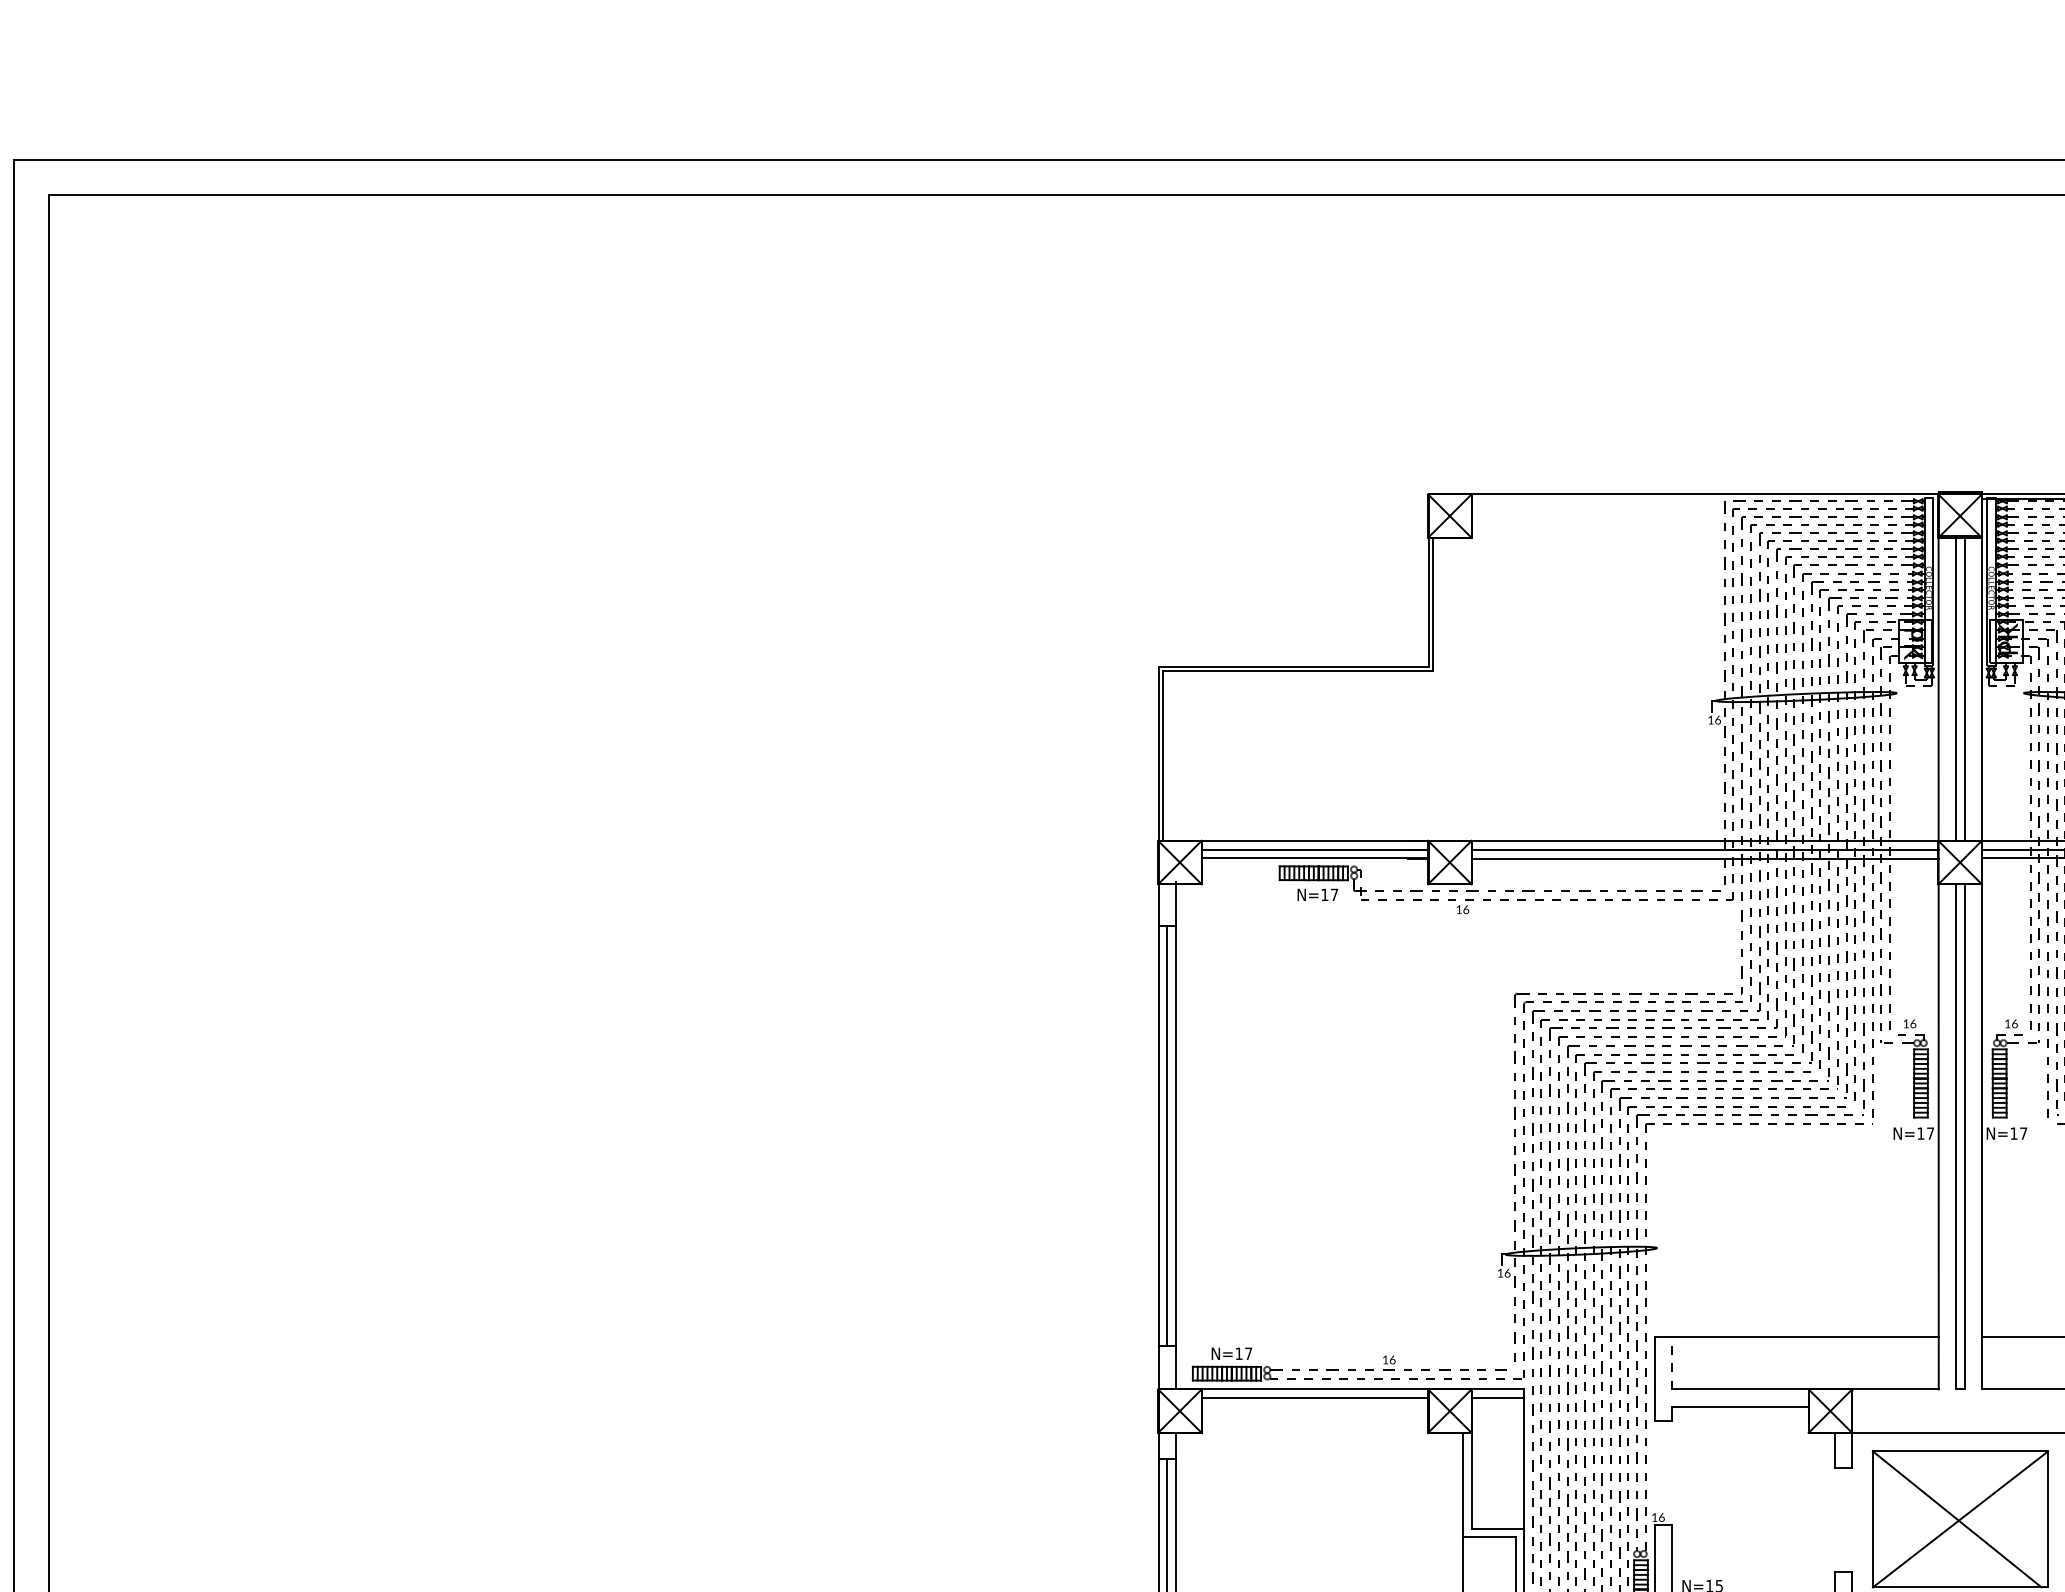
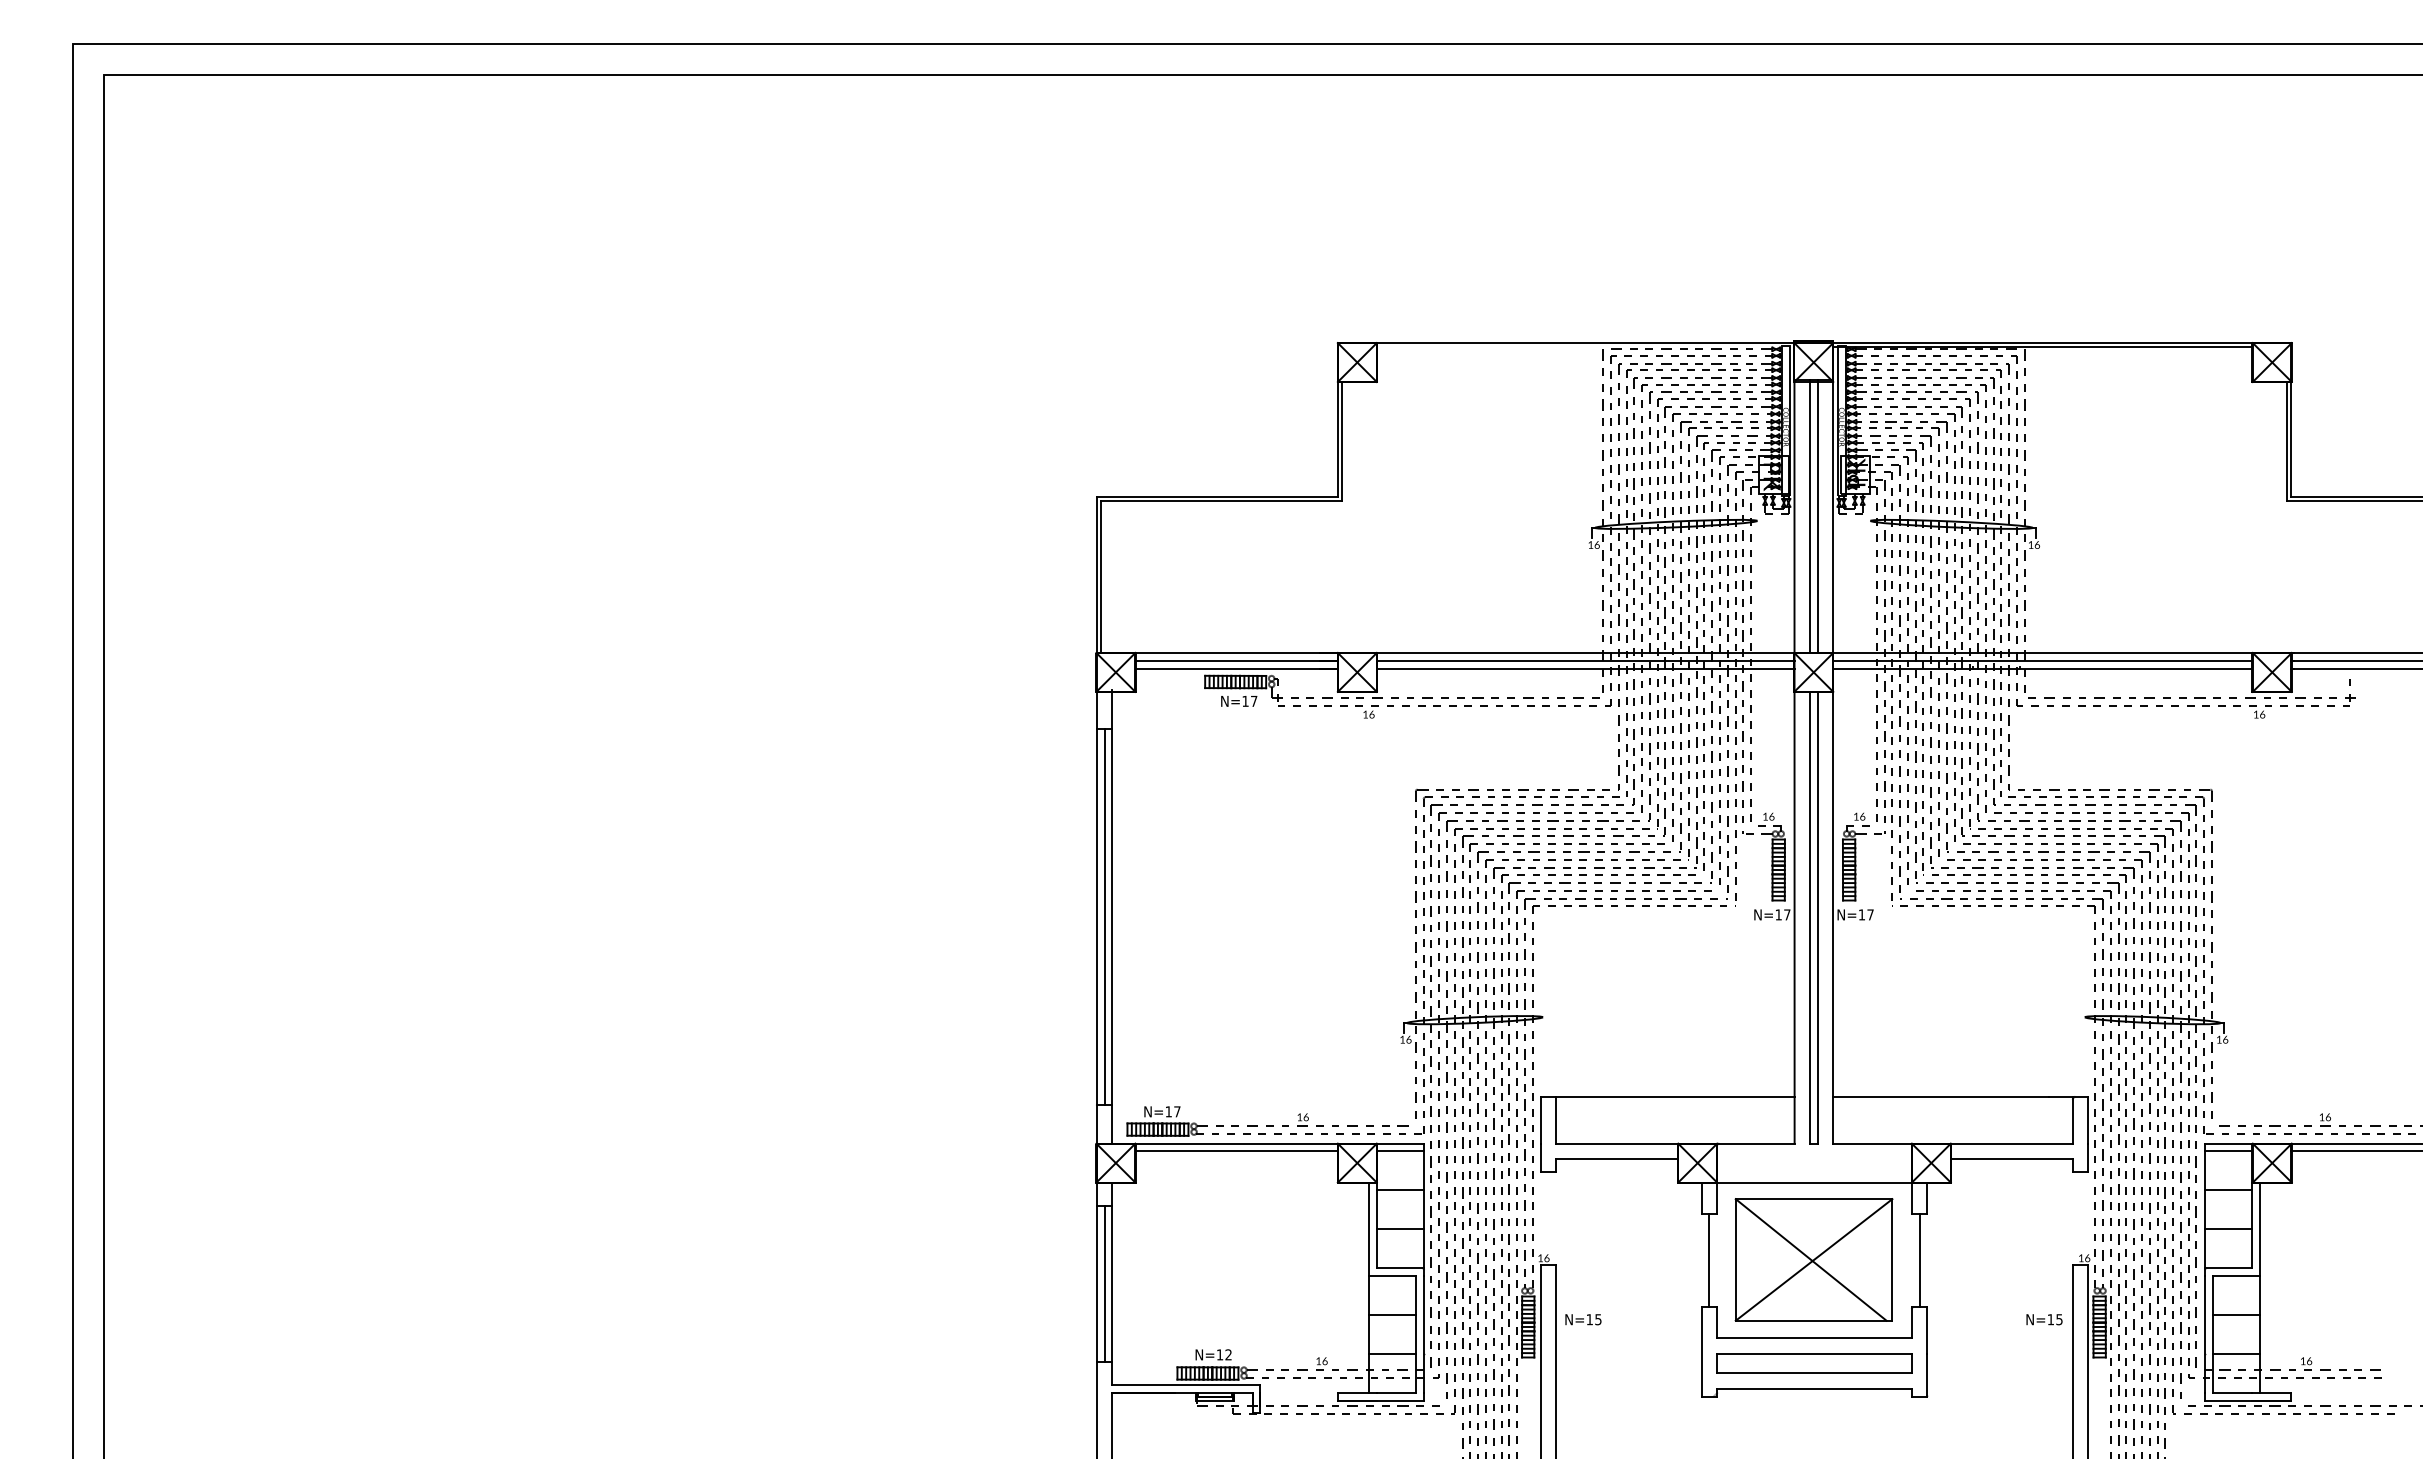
line: (1672, 1362) -> (1556, 1119), dashed -> solid
line: (1498, 1441) -> (1400, 1190), added
line: (1498, 1485) -> (1400, 1229), added
line: (1843, 1520) -> (1709, 1260), added
line: (1489, 1581) -> (1392, 1315), added

